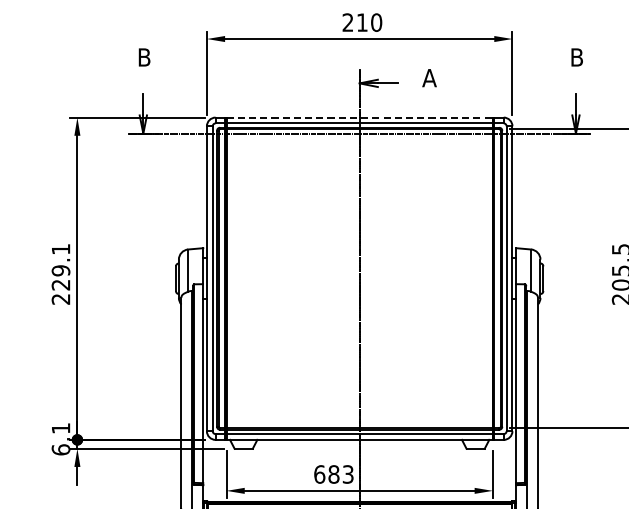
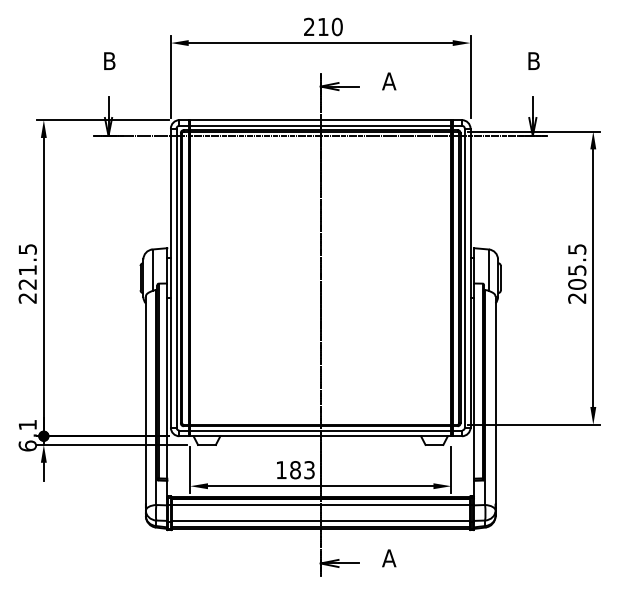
line: (359, 117) -> (320, 120), dashed -> solid
text: (60, 259) -> (27, 259), 229.1 -> 221.5
text: (319, 474) -> (281, 470), 683 -> 183

